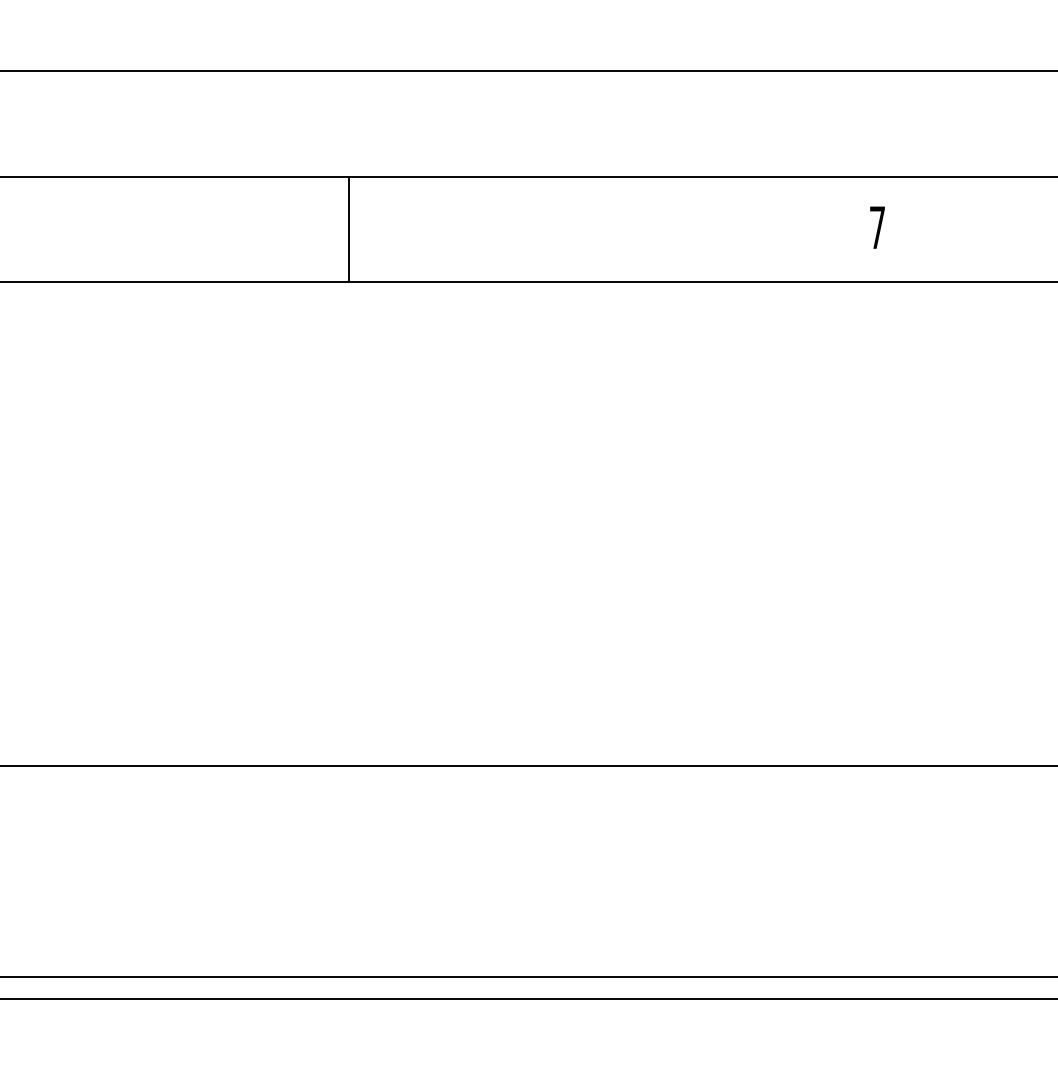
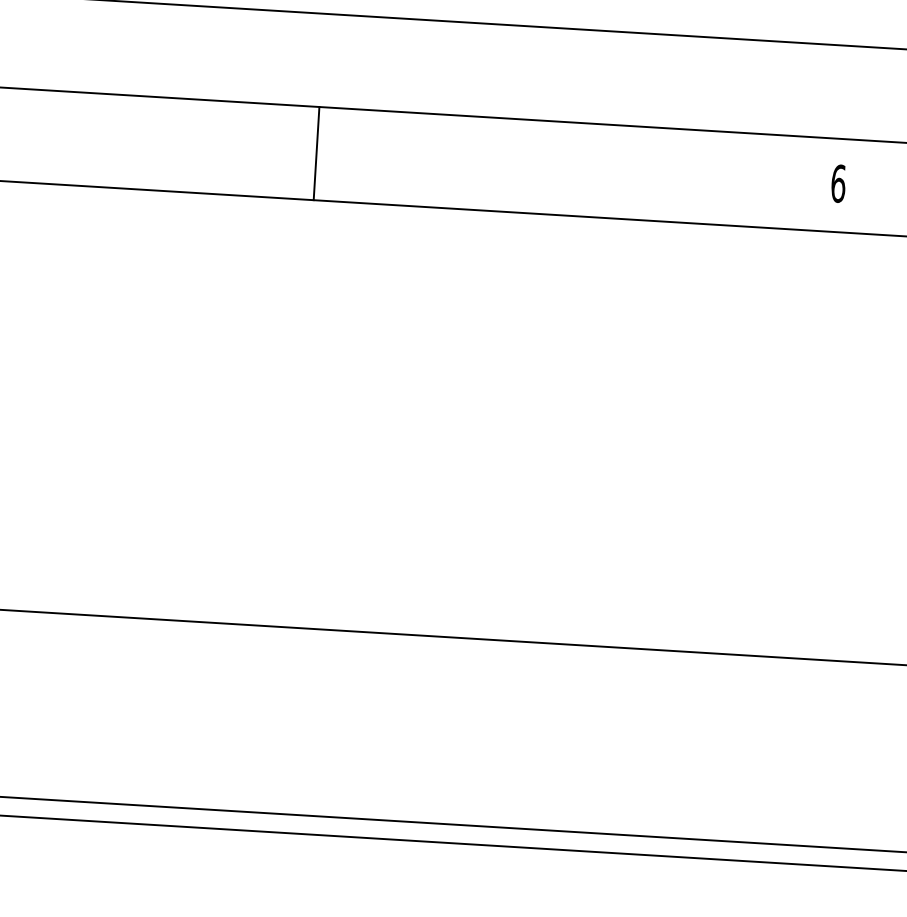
text: (877, 227) -> (838, 183), 7 -> 6
line: (349, 229) -> (316, 153), moved

